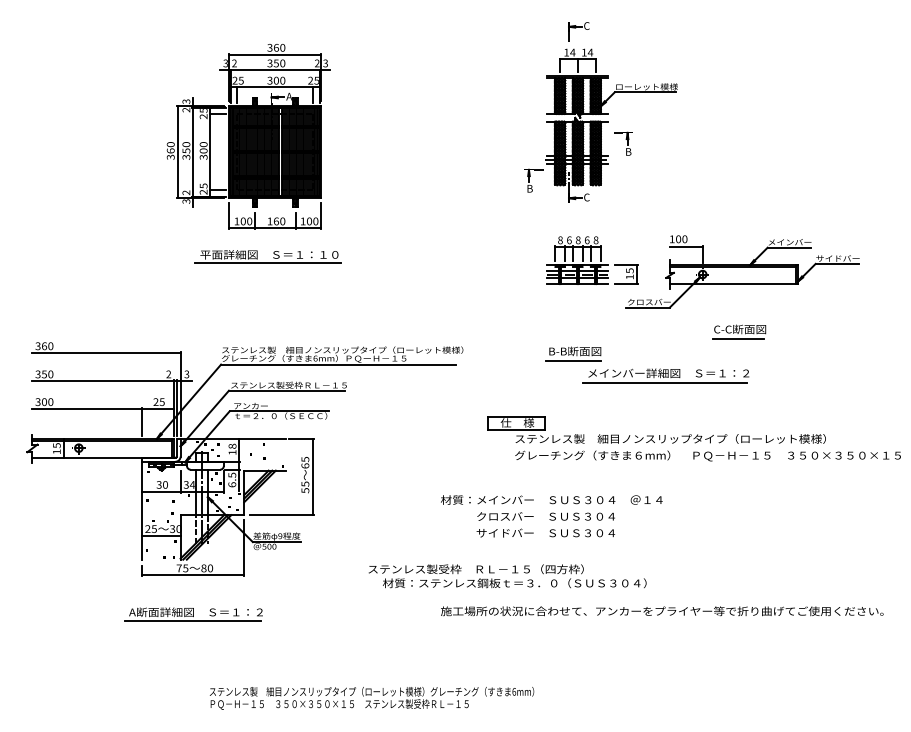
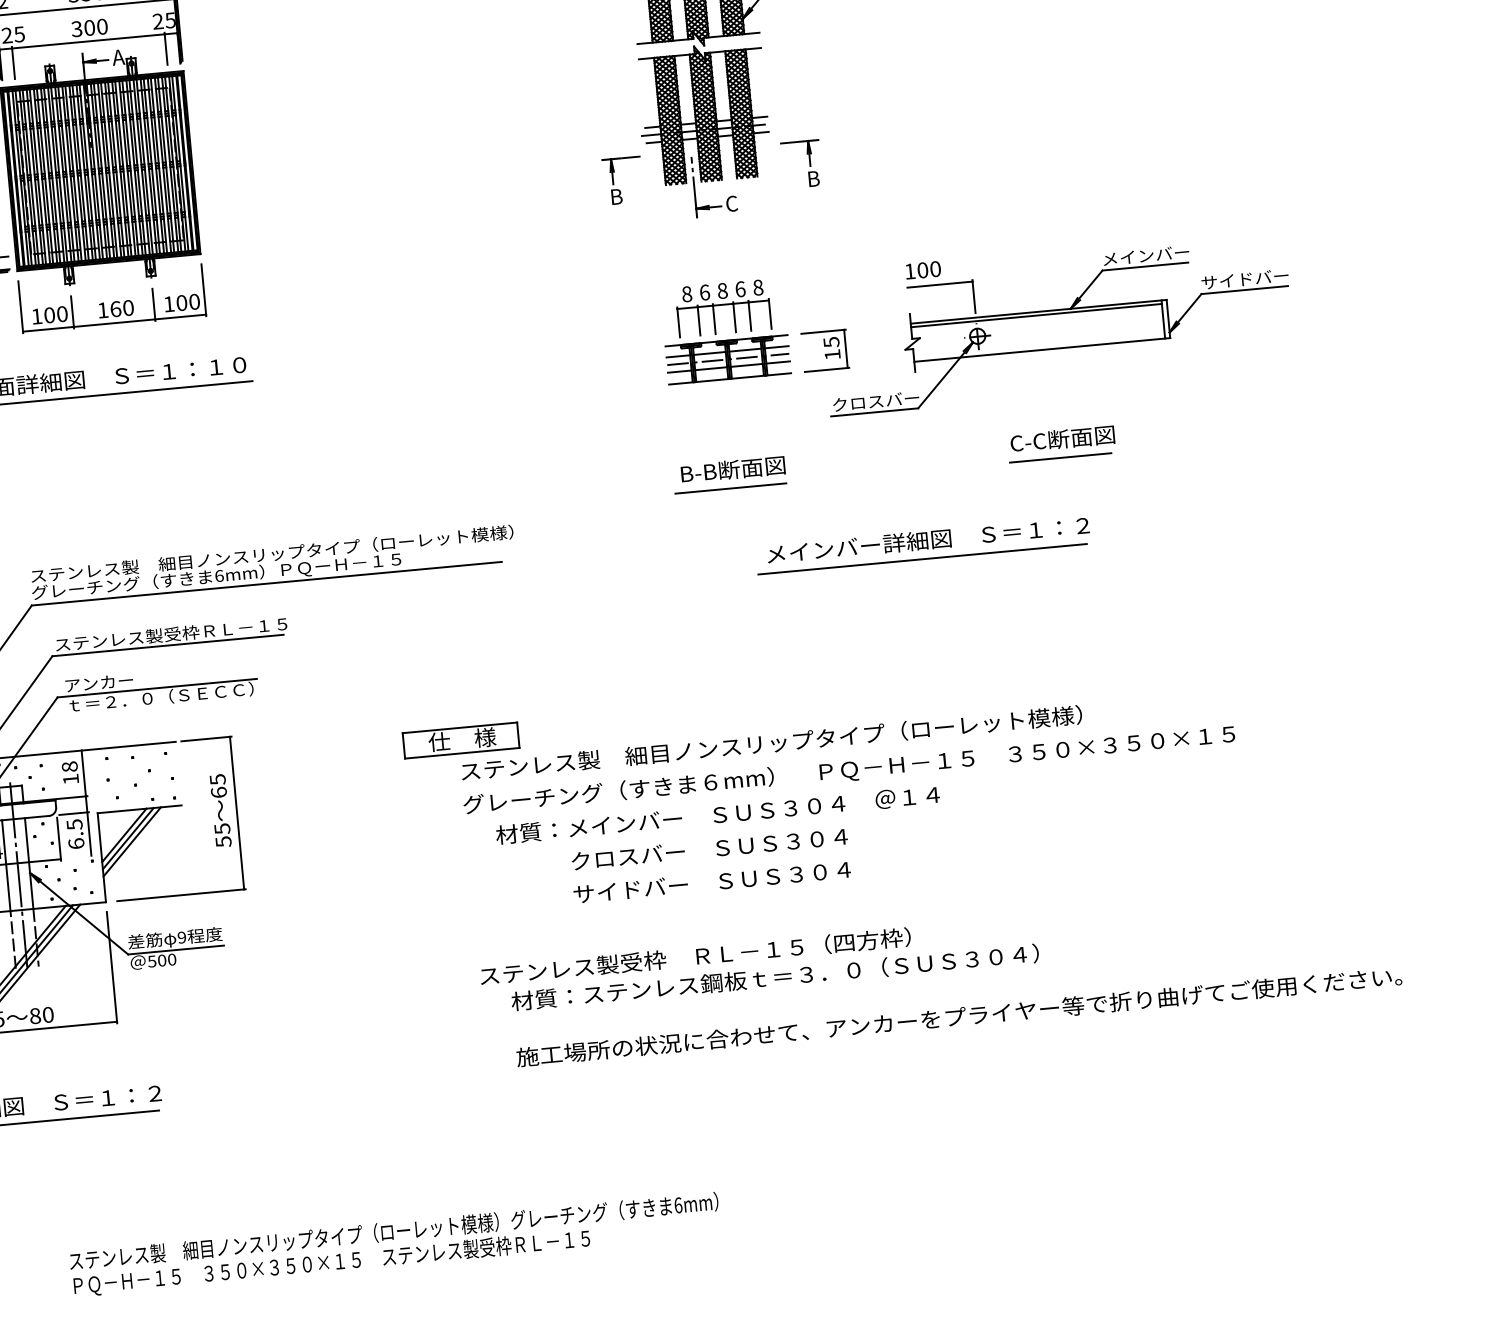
part: (623, 143) -> (801, 163), moved
part: (573, 353) -> (730, 474), moved
part: (693, 438) -> (816, 738), moved
text: (507, 576) -> (759, 965), moved

